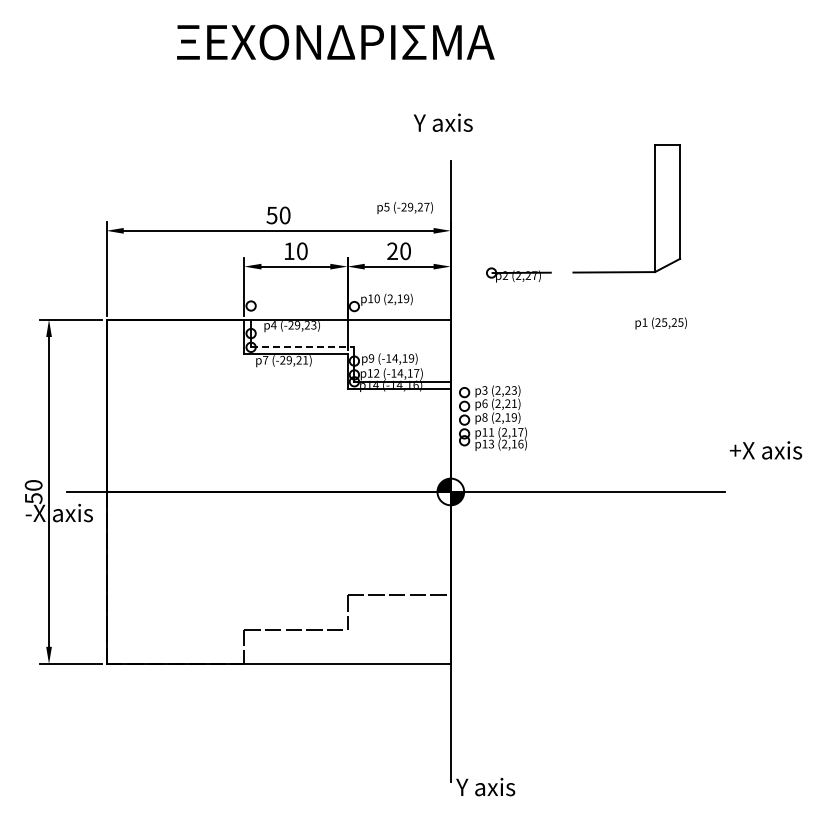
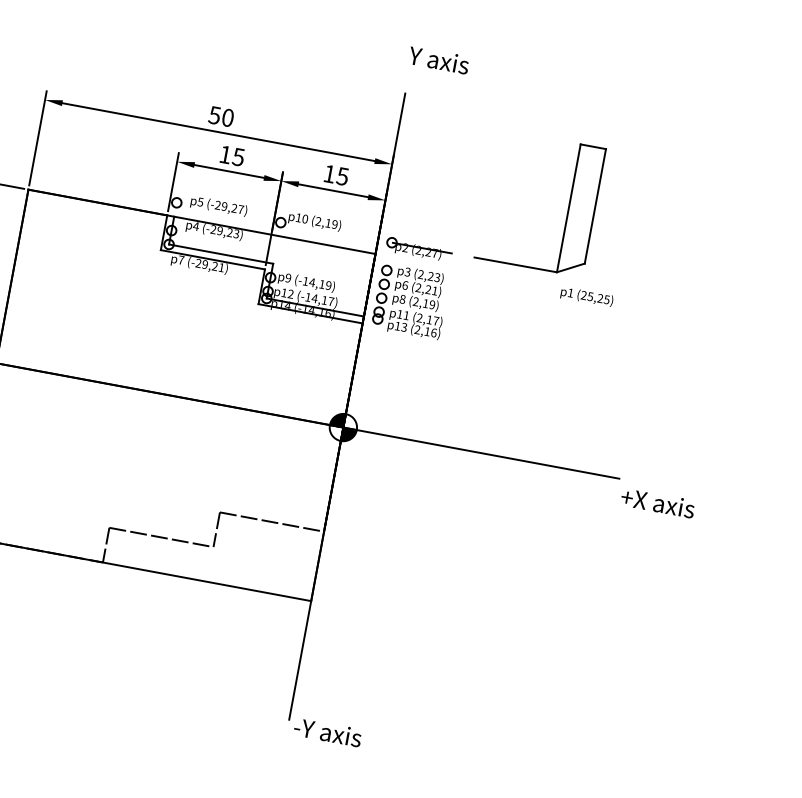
text: (442, 122) -> (438, 59), moved
text: (404, 207) -> (218, 205), moved
text: (301, 250) -> (237, 156), 10 -> 15
text: (398, 250) -> (335, 174), 20 -> 15
part: (583, 271) -> (484, 258), moved
line: (302, 347) -> (220, 254), dashed -> solid
part: (492, 417) -> (410, 300), moved
text: (765, 450) -> (657, 503), moved
text: (489, 786) -> (327, 731), Y axis -> -Y axis

